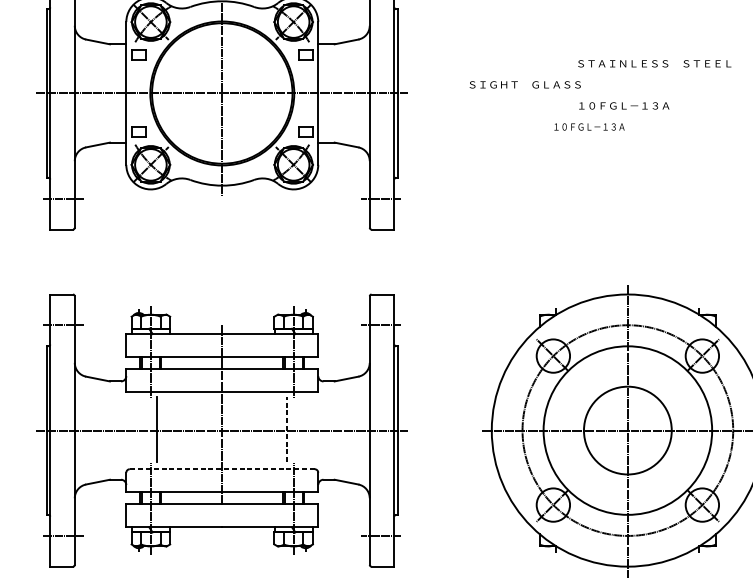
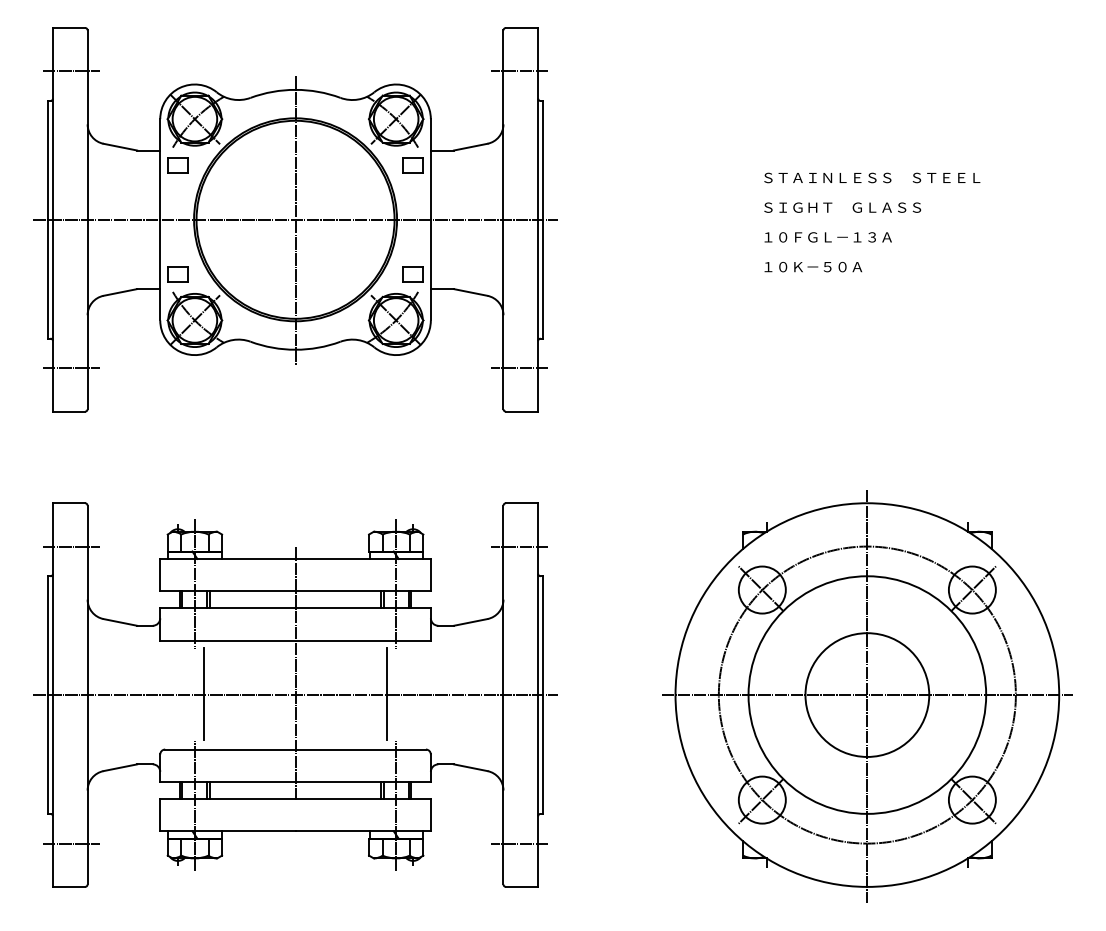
text: (654, 63) -> (872, 177), moved
text: (525, 84) -> (842, 207), moved
text: (623, 106) -> (827, 237), moved
text: (588, 126) -> (812, 266), １０ＦＧＬ－１３Ａ -> １０Ｋ－５０Ａ
line: (287, 429) -> (387, 693), dashed -> solid
line: (222, 469) -> (295, 749), dashed -> solid

